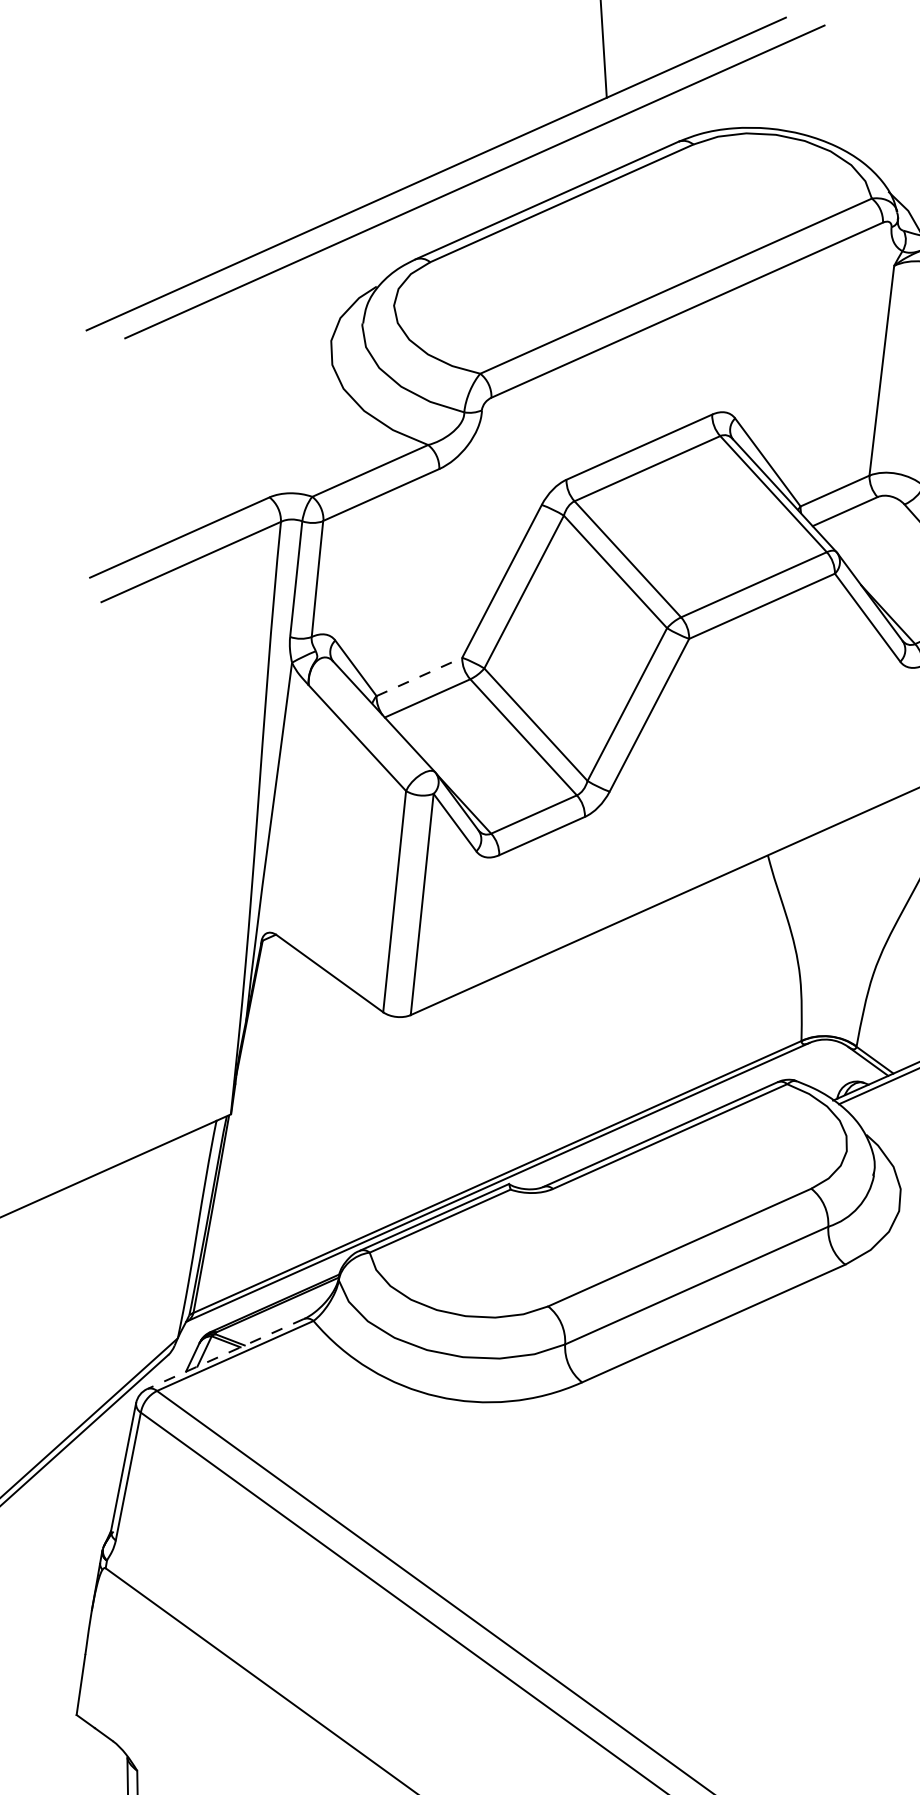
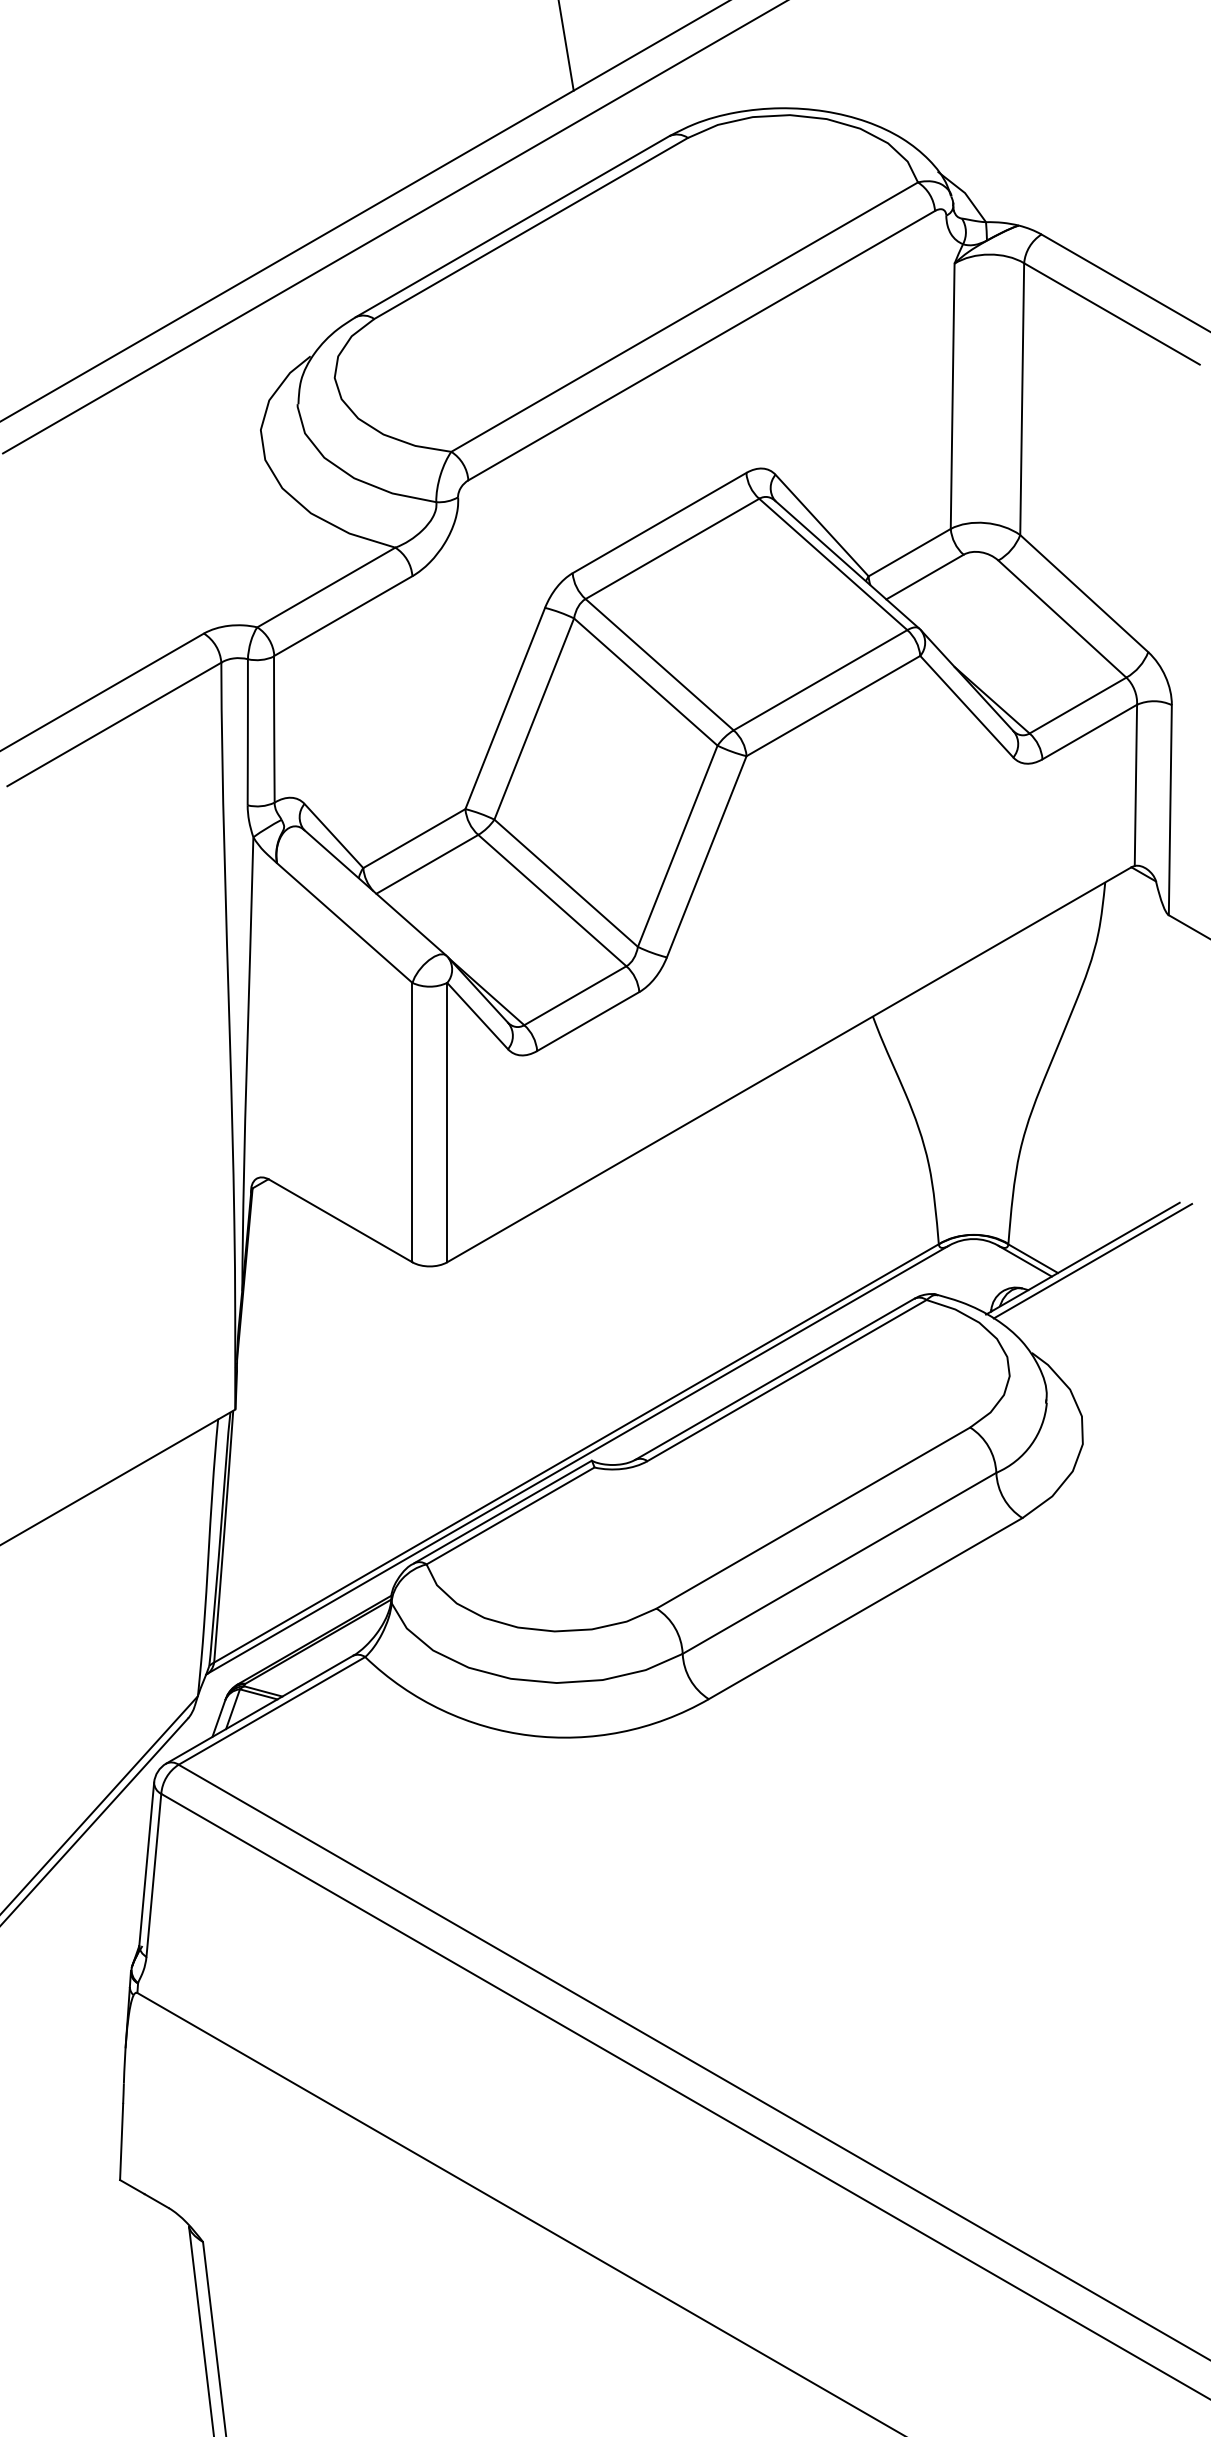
line: (419, 676) -> (414, 838), dashed -> solid
line: (225, 1353) -> (259, 1709), dashed -> solid

